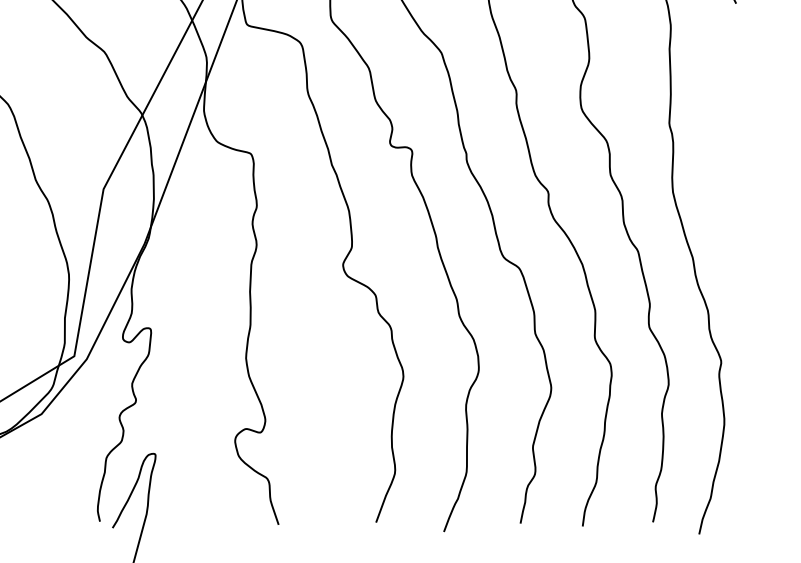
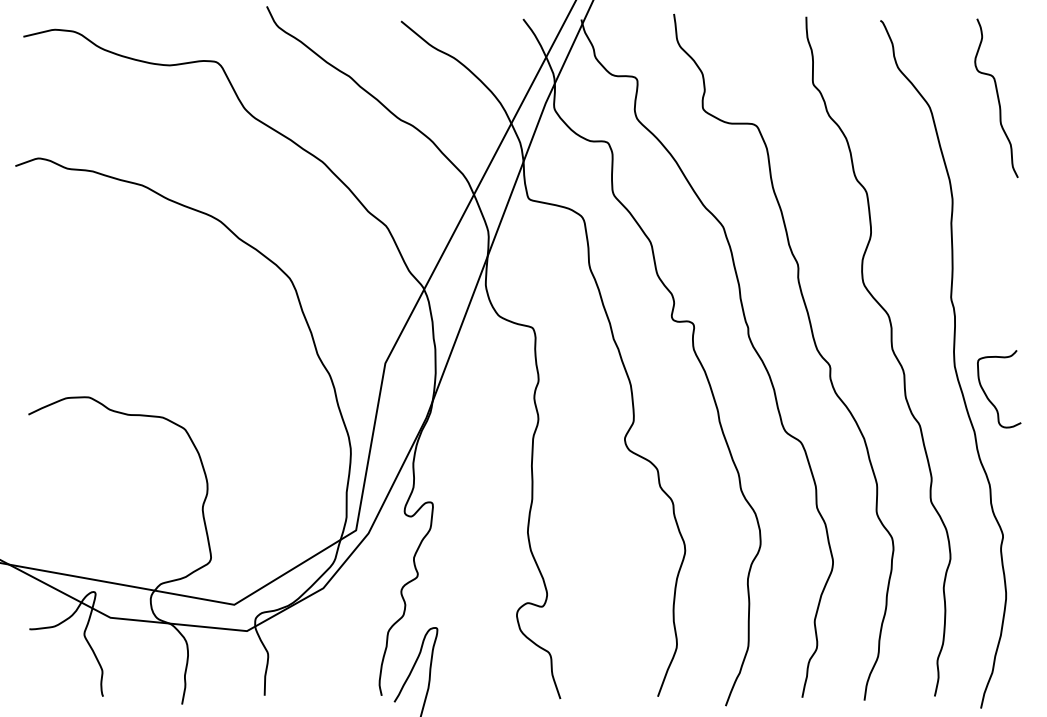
curve: (705, 221) -> (987, 395), added

